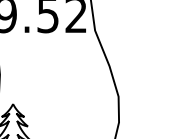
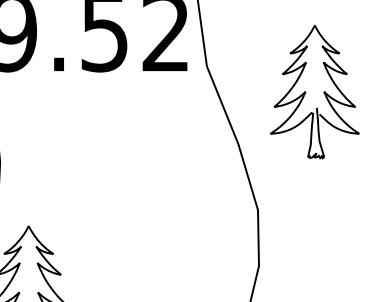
part: (144, 42) -> (314, 92), added

